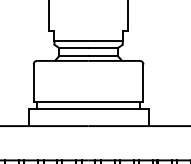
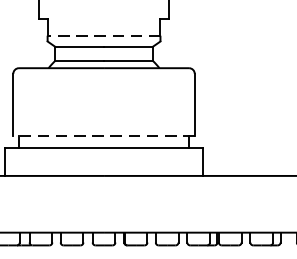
line: (88, 41) -> (103, 36), solid -> dashed
line: (88, 102) -> (103, 136), solid -> dashed

